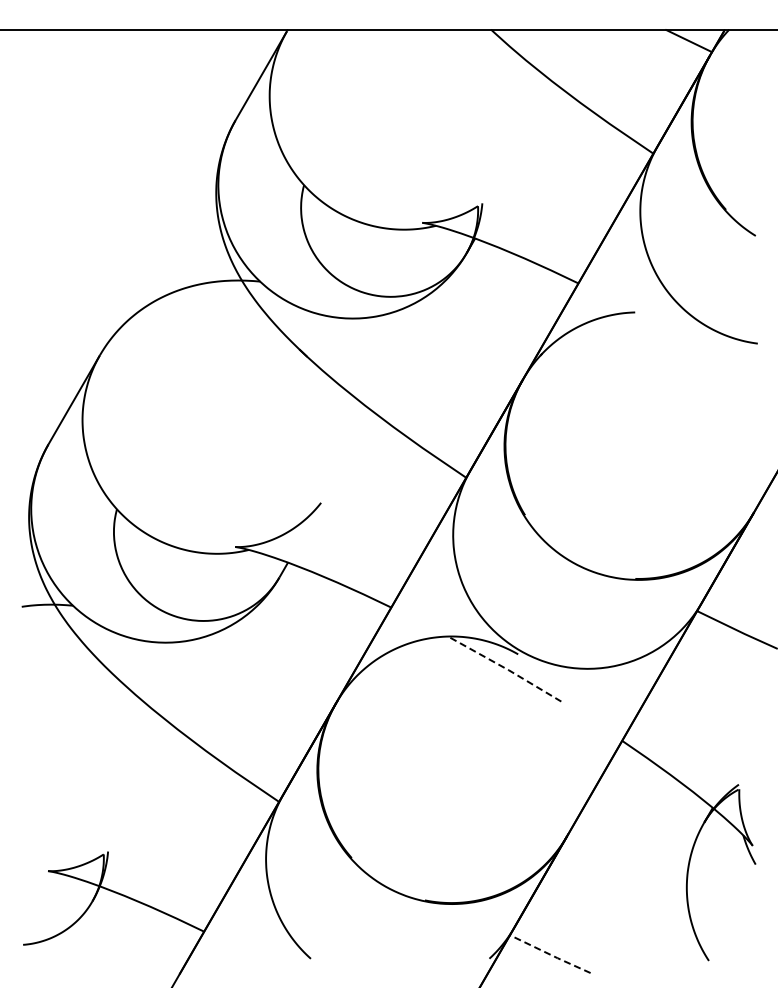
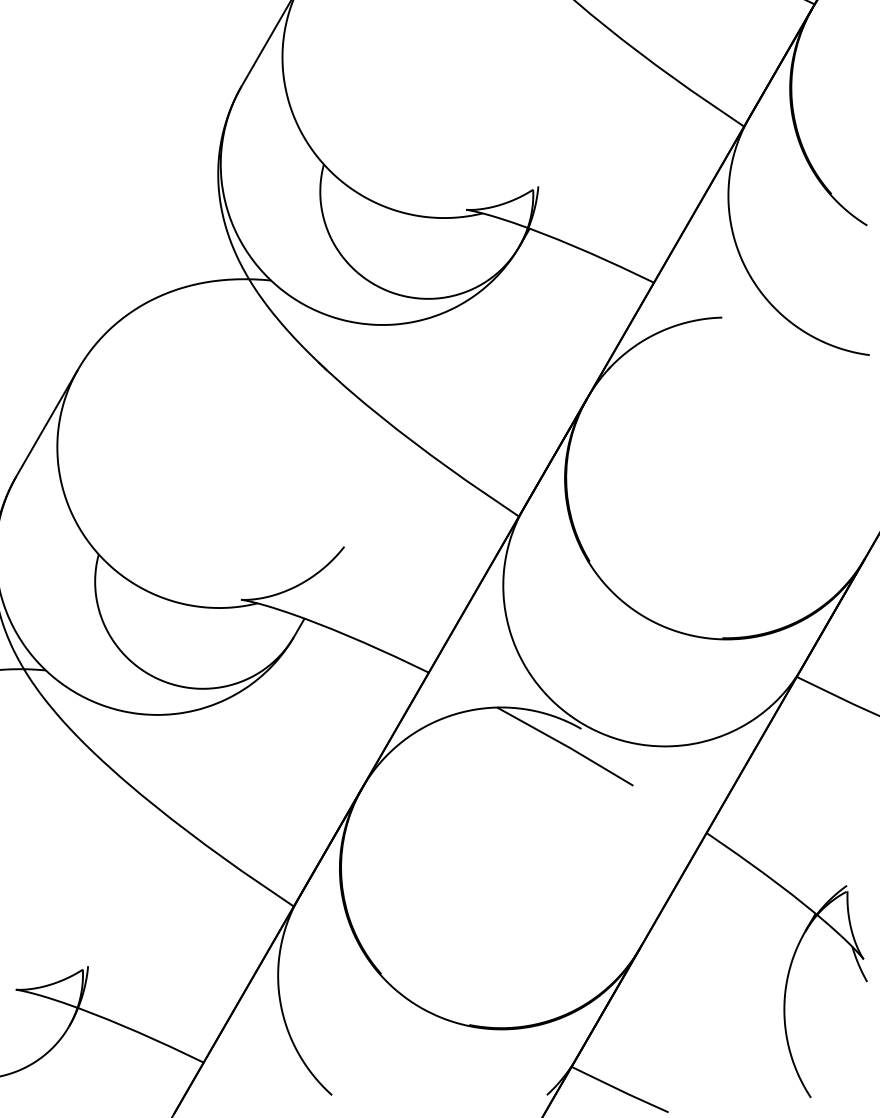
line: (505, 668) -> (566, 745), dashed -> solid
line: (550, 954) -> (620, 1090), dashed -> solid

